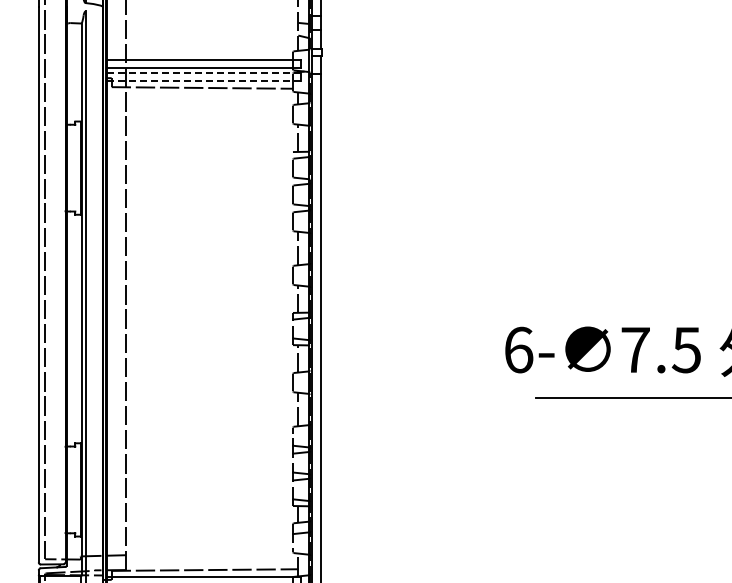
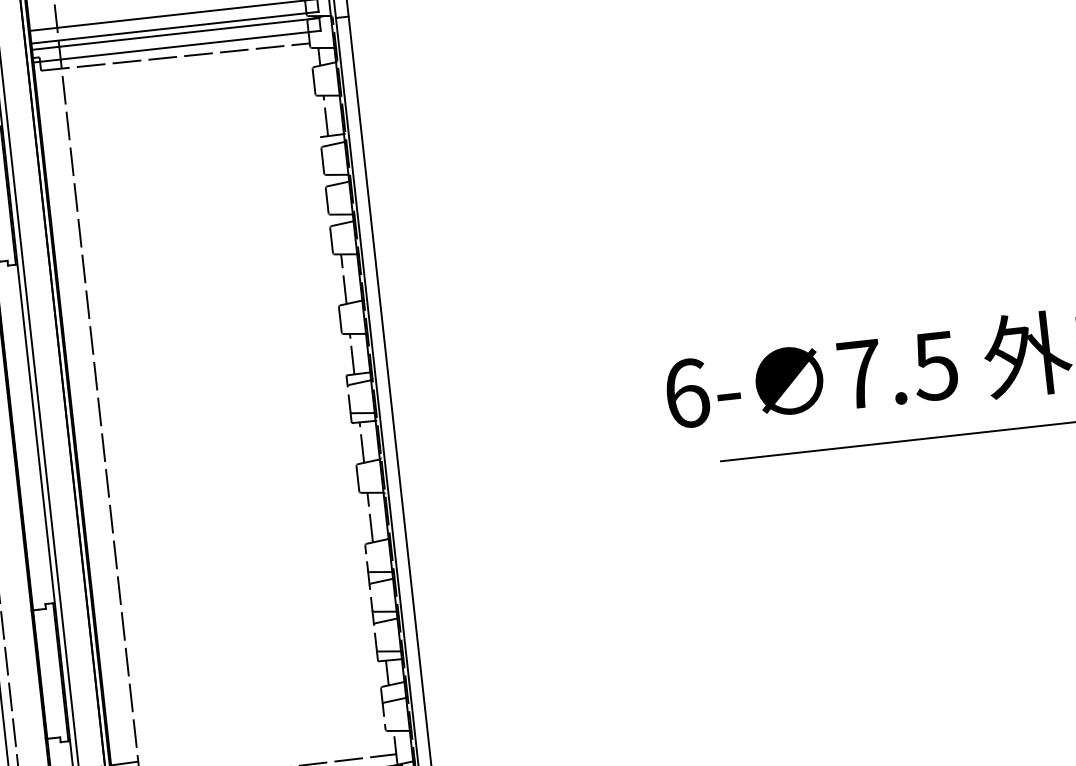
line: (204, 72) -> (176, 33), dashed -> solid
line: (204, 81) -> (177, 47), dashed -> solid

